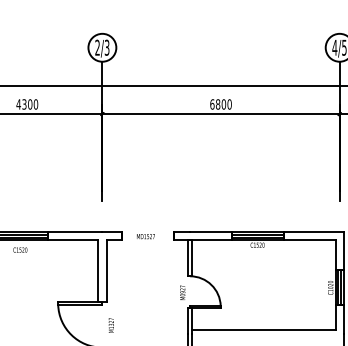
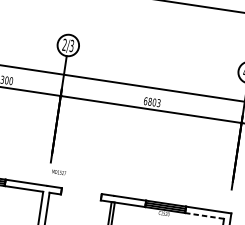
text: (229, 104) -> (158, 103), 6800 -> 6803
text: (145, 236) -> (58, 172), moved
line: (309, 240) -> (204, 215), solid -> dashed

